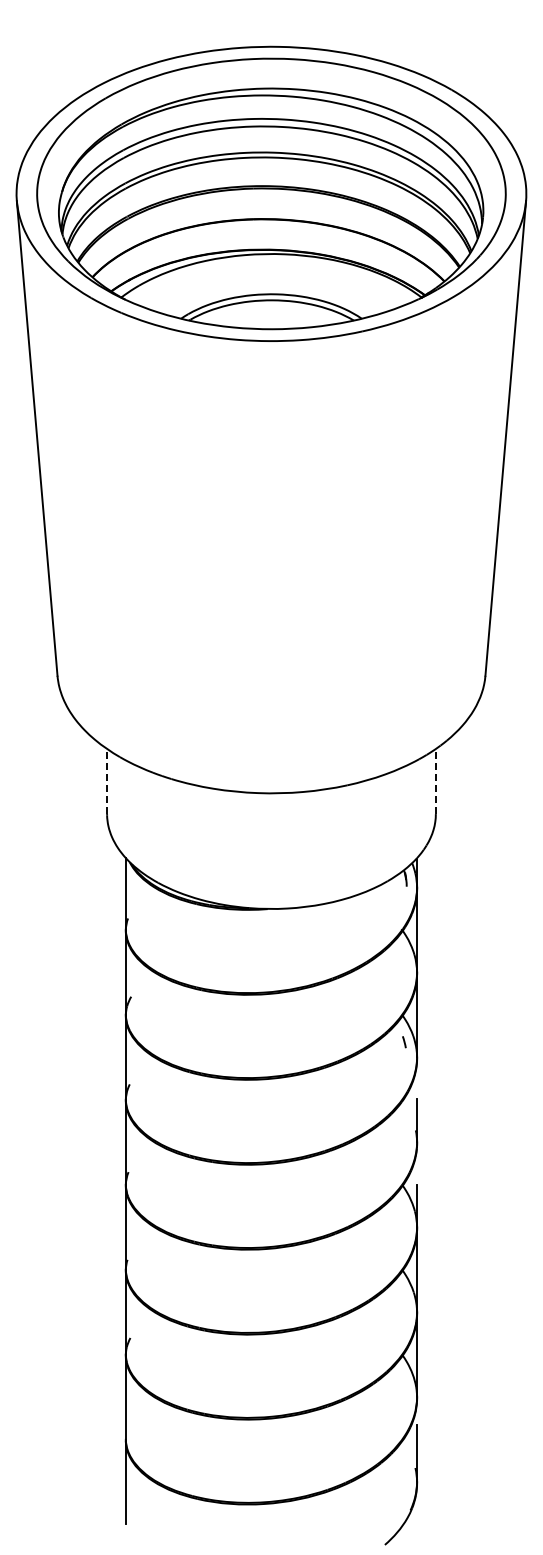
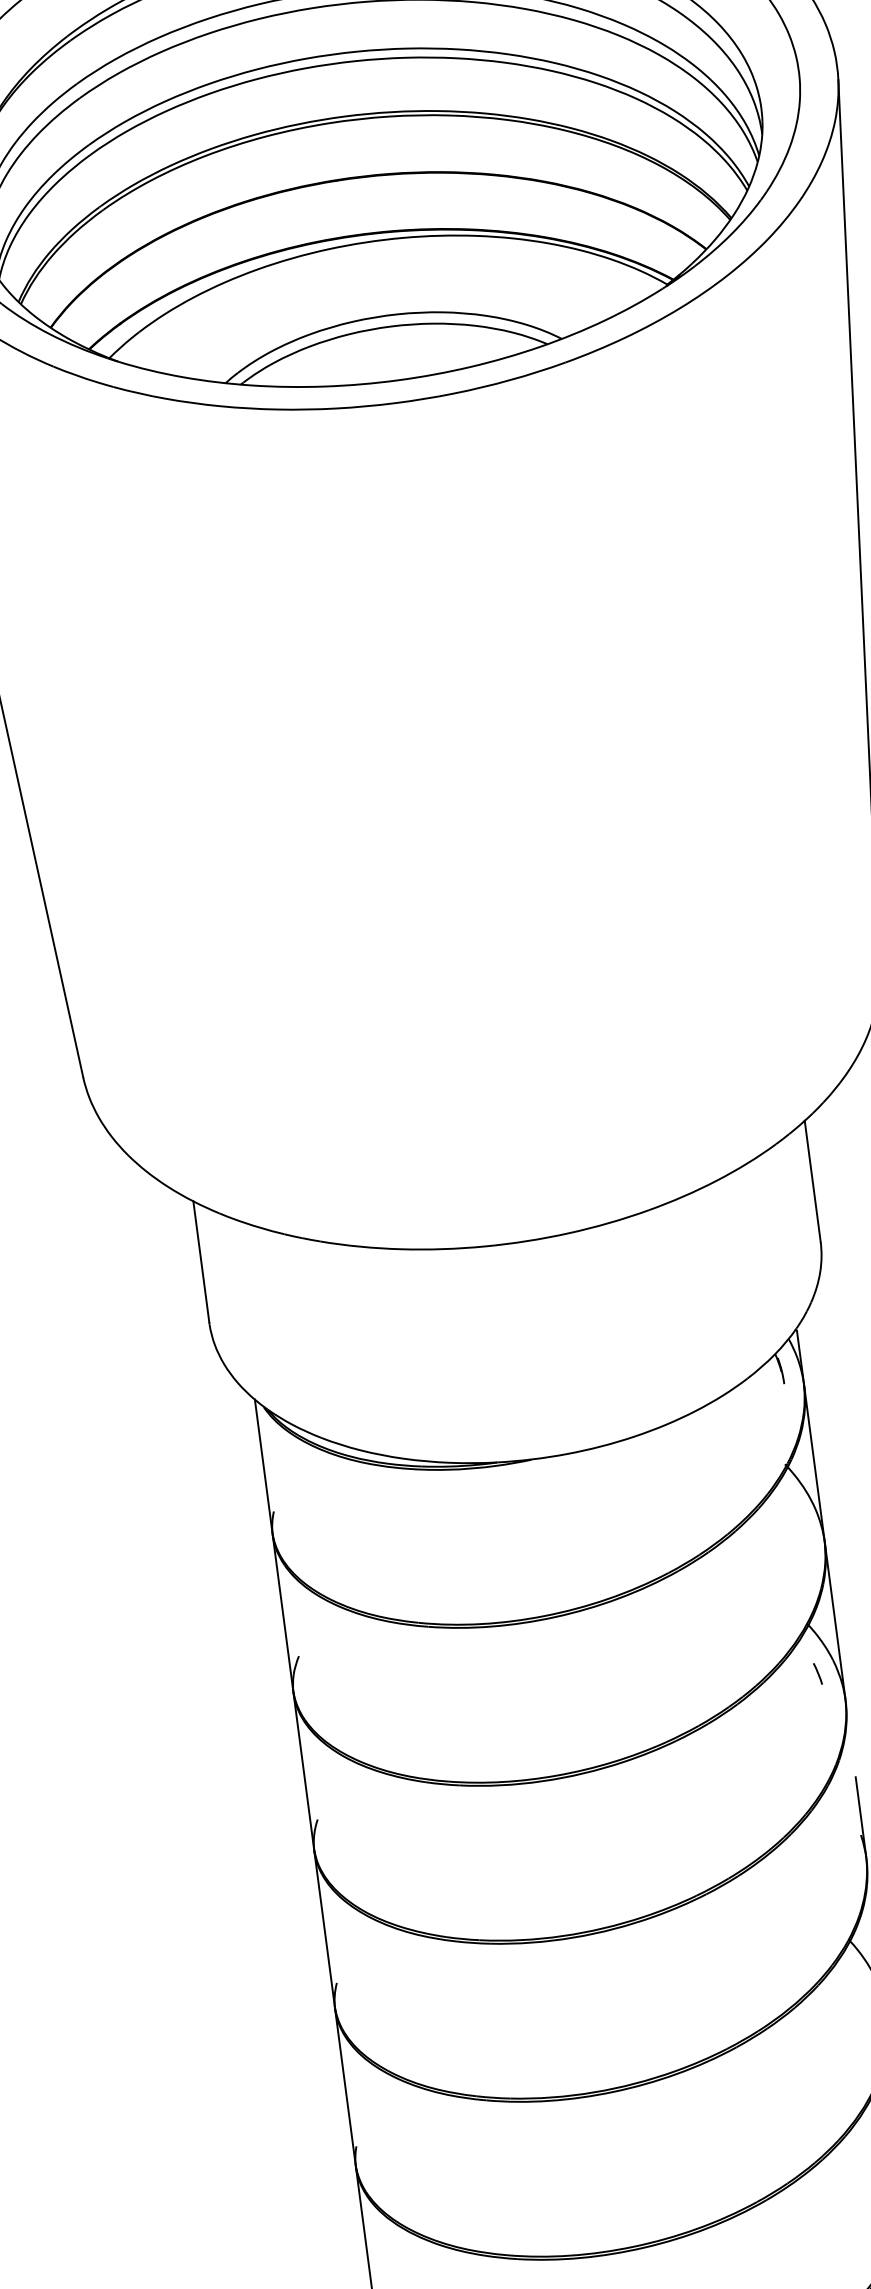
line: (107, 781) -> (202, 1261), dashed -> solid
line: (435, 781) -> (812, 1181), dashed -> solid

